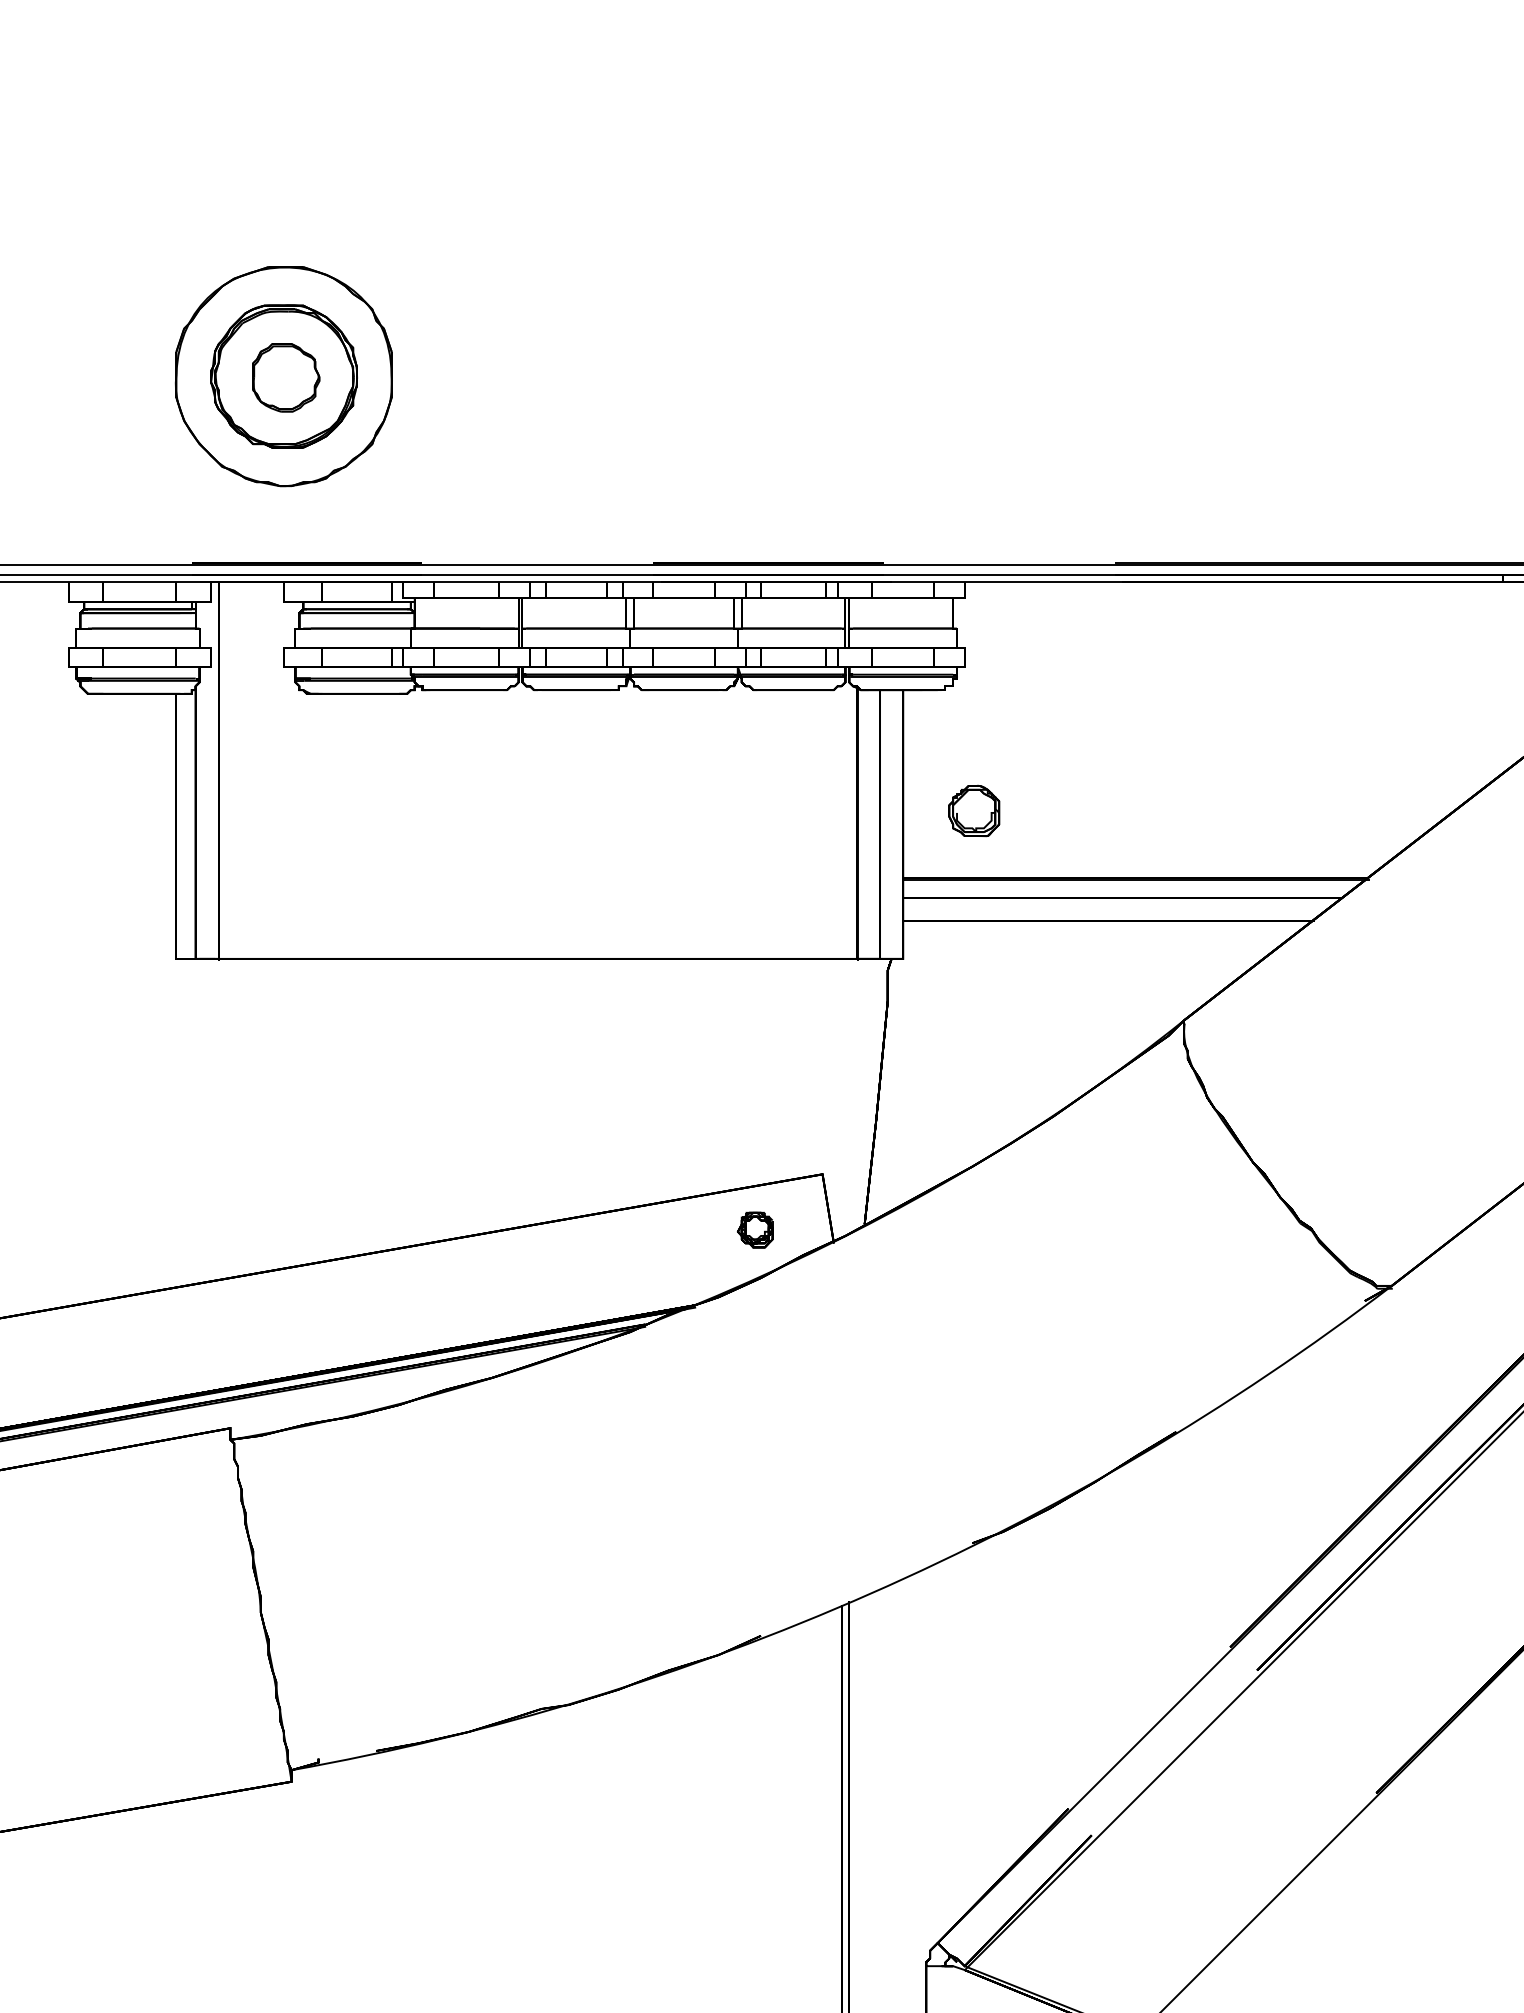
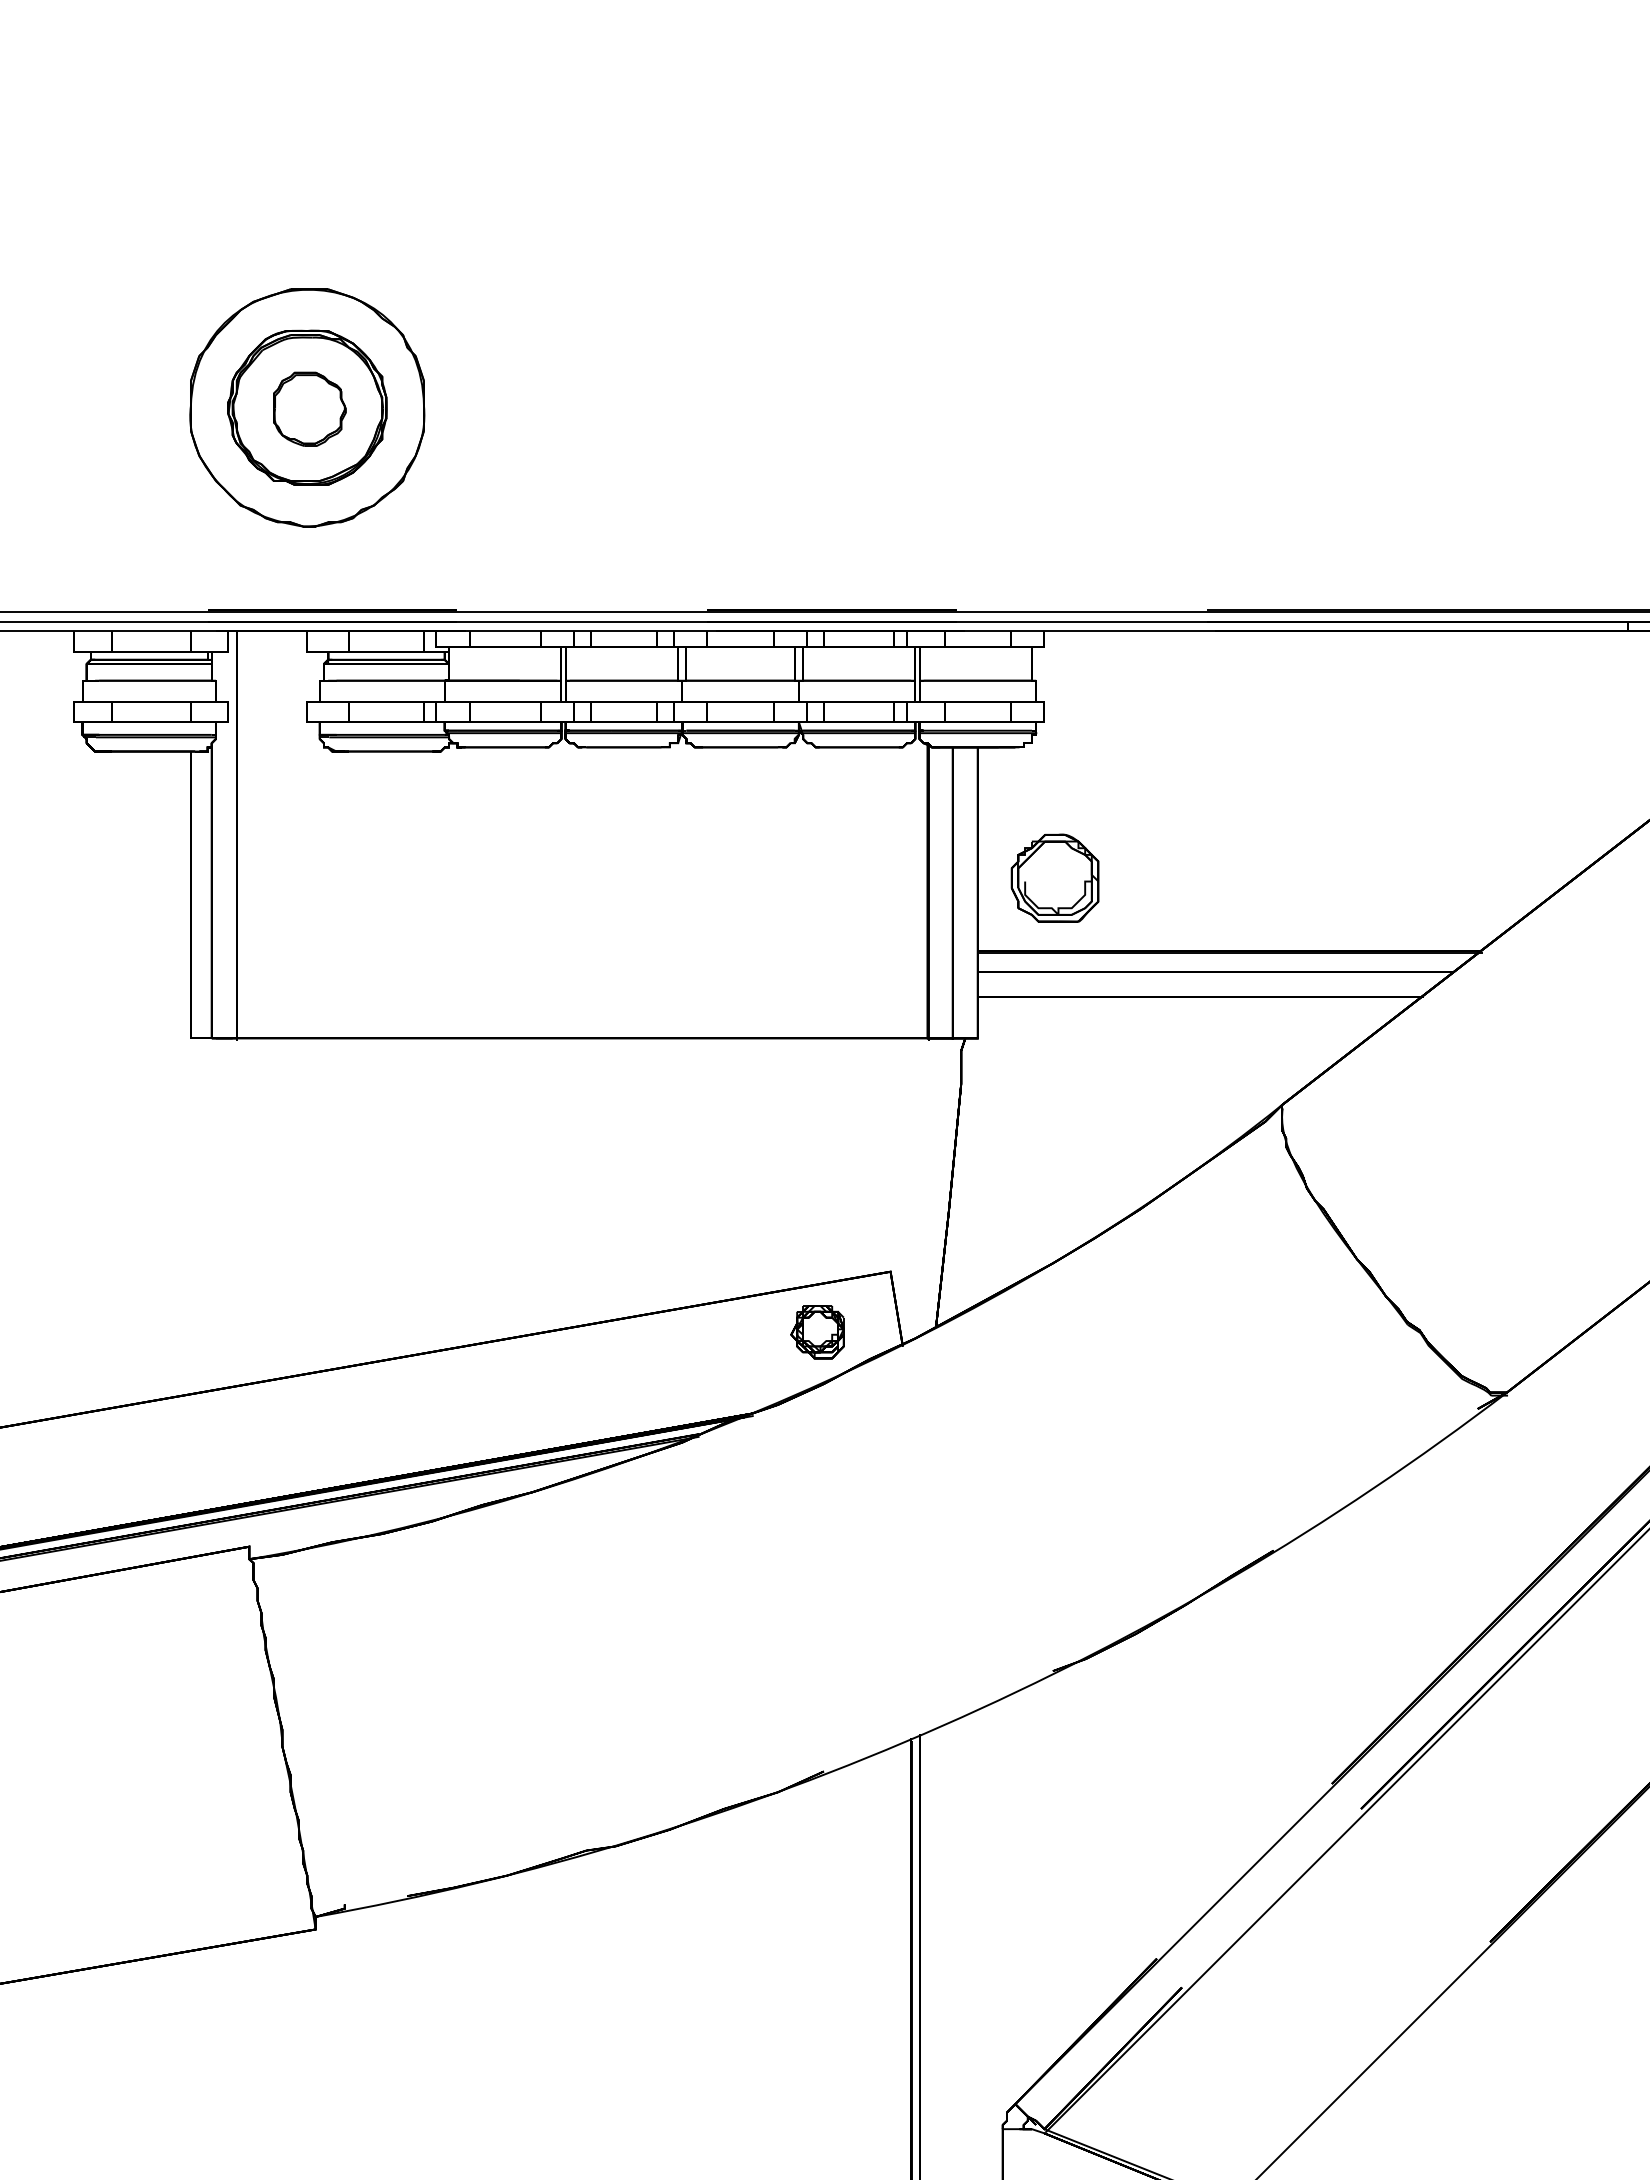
part: (973, 811) -> (1054, 878), size x1.6
part: (755, 1229) -> (817, 1331), size x1.4

